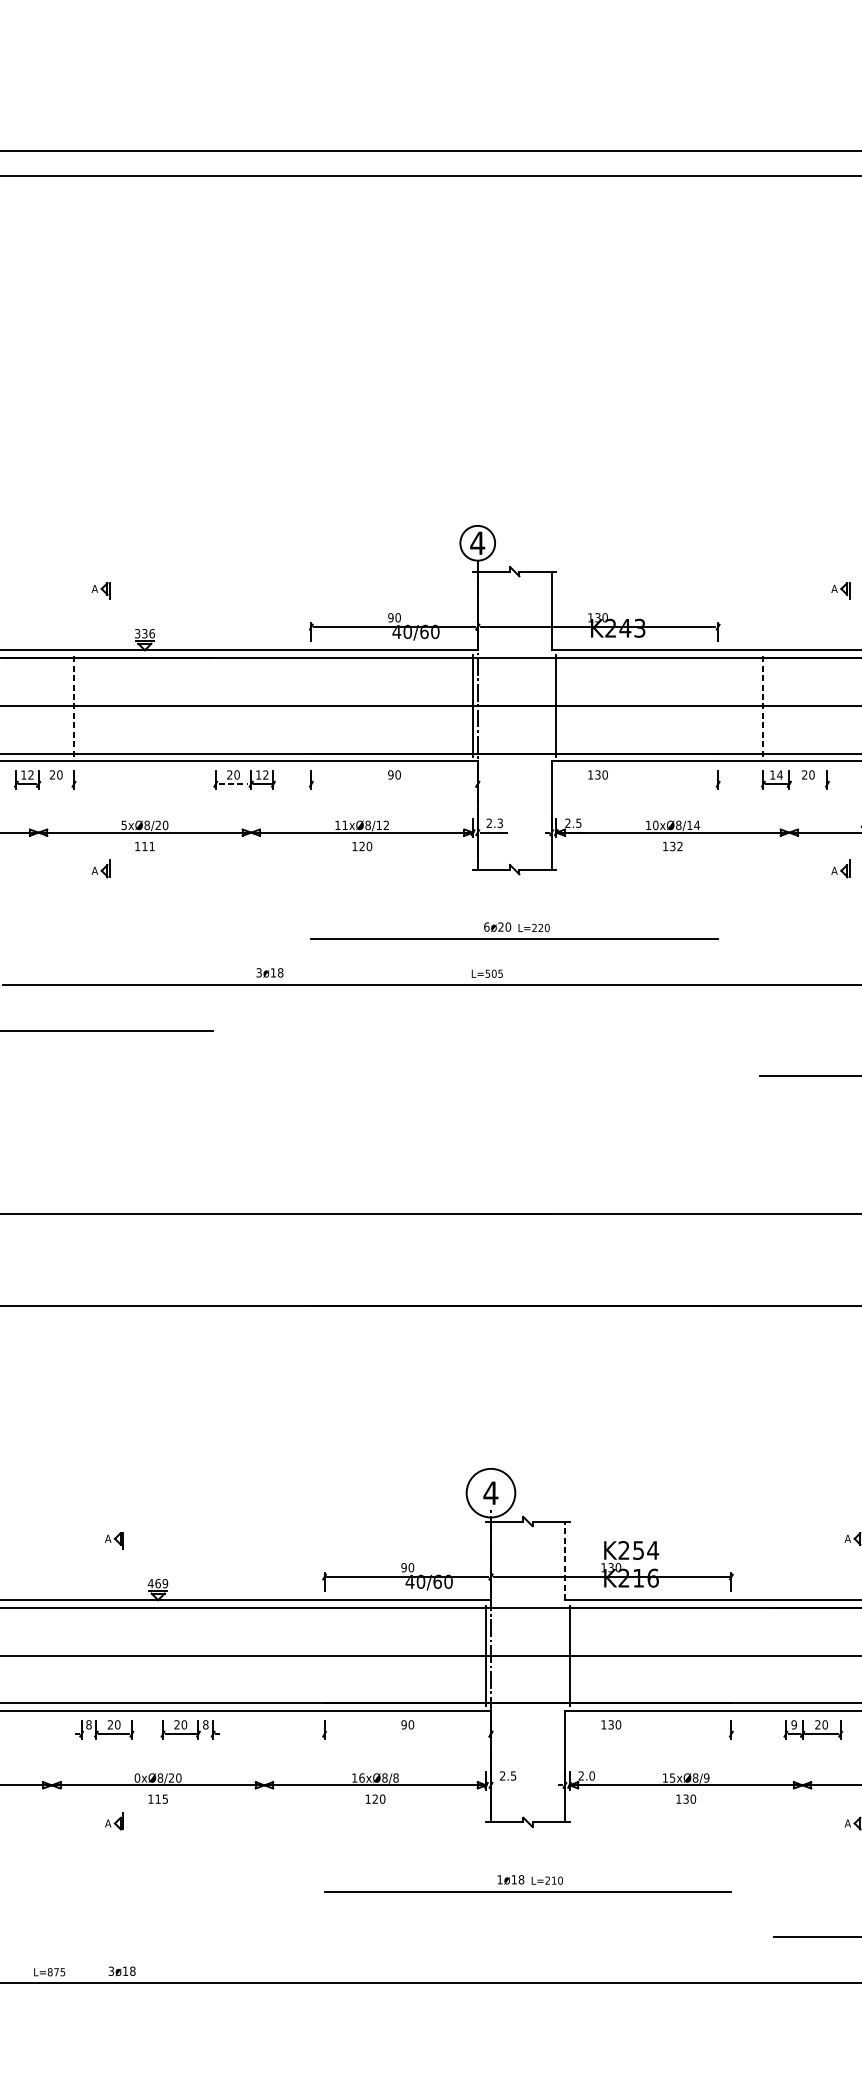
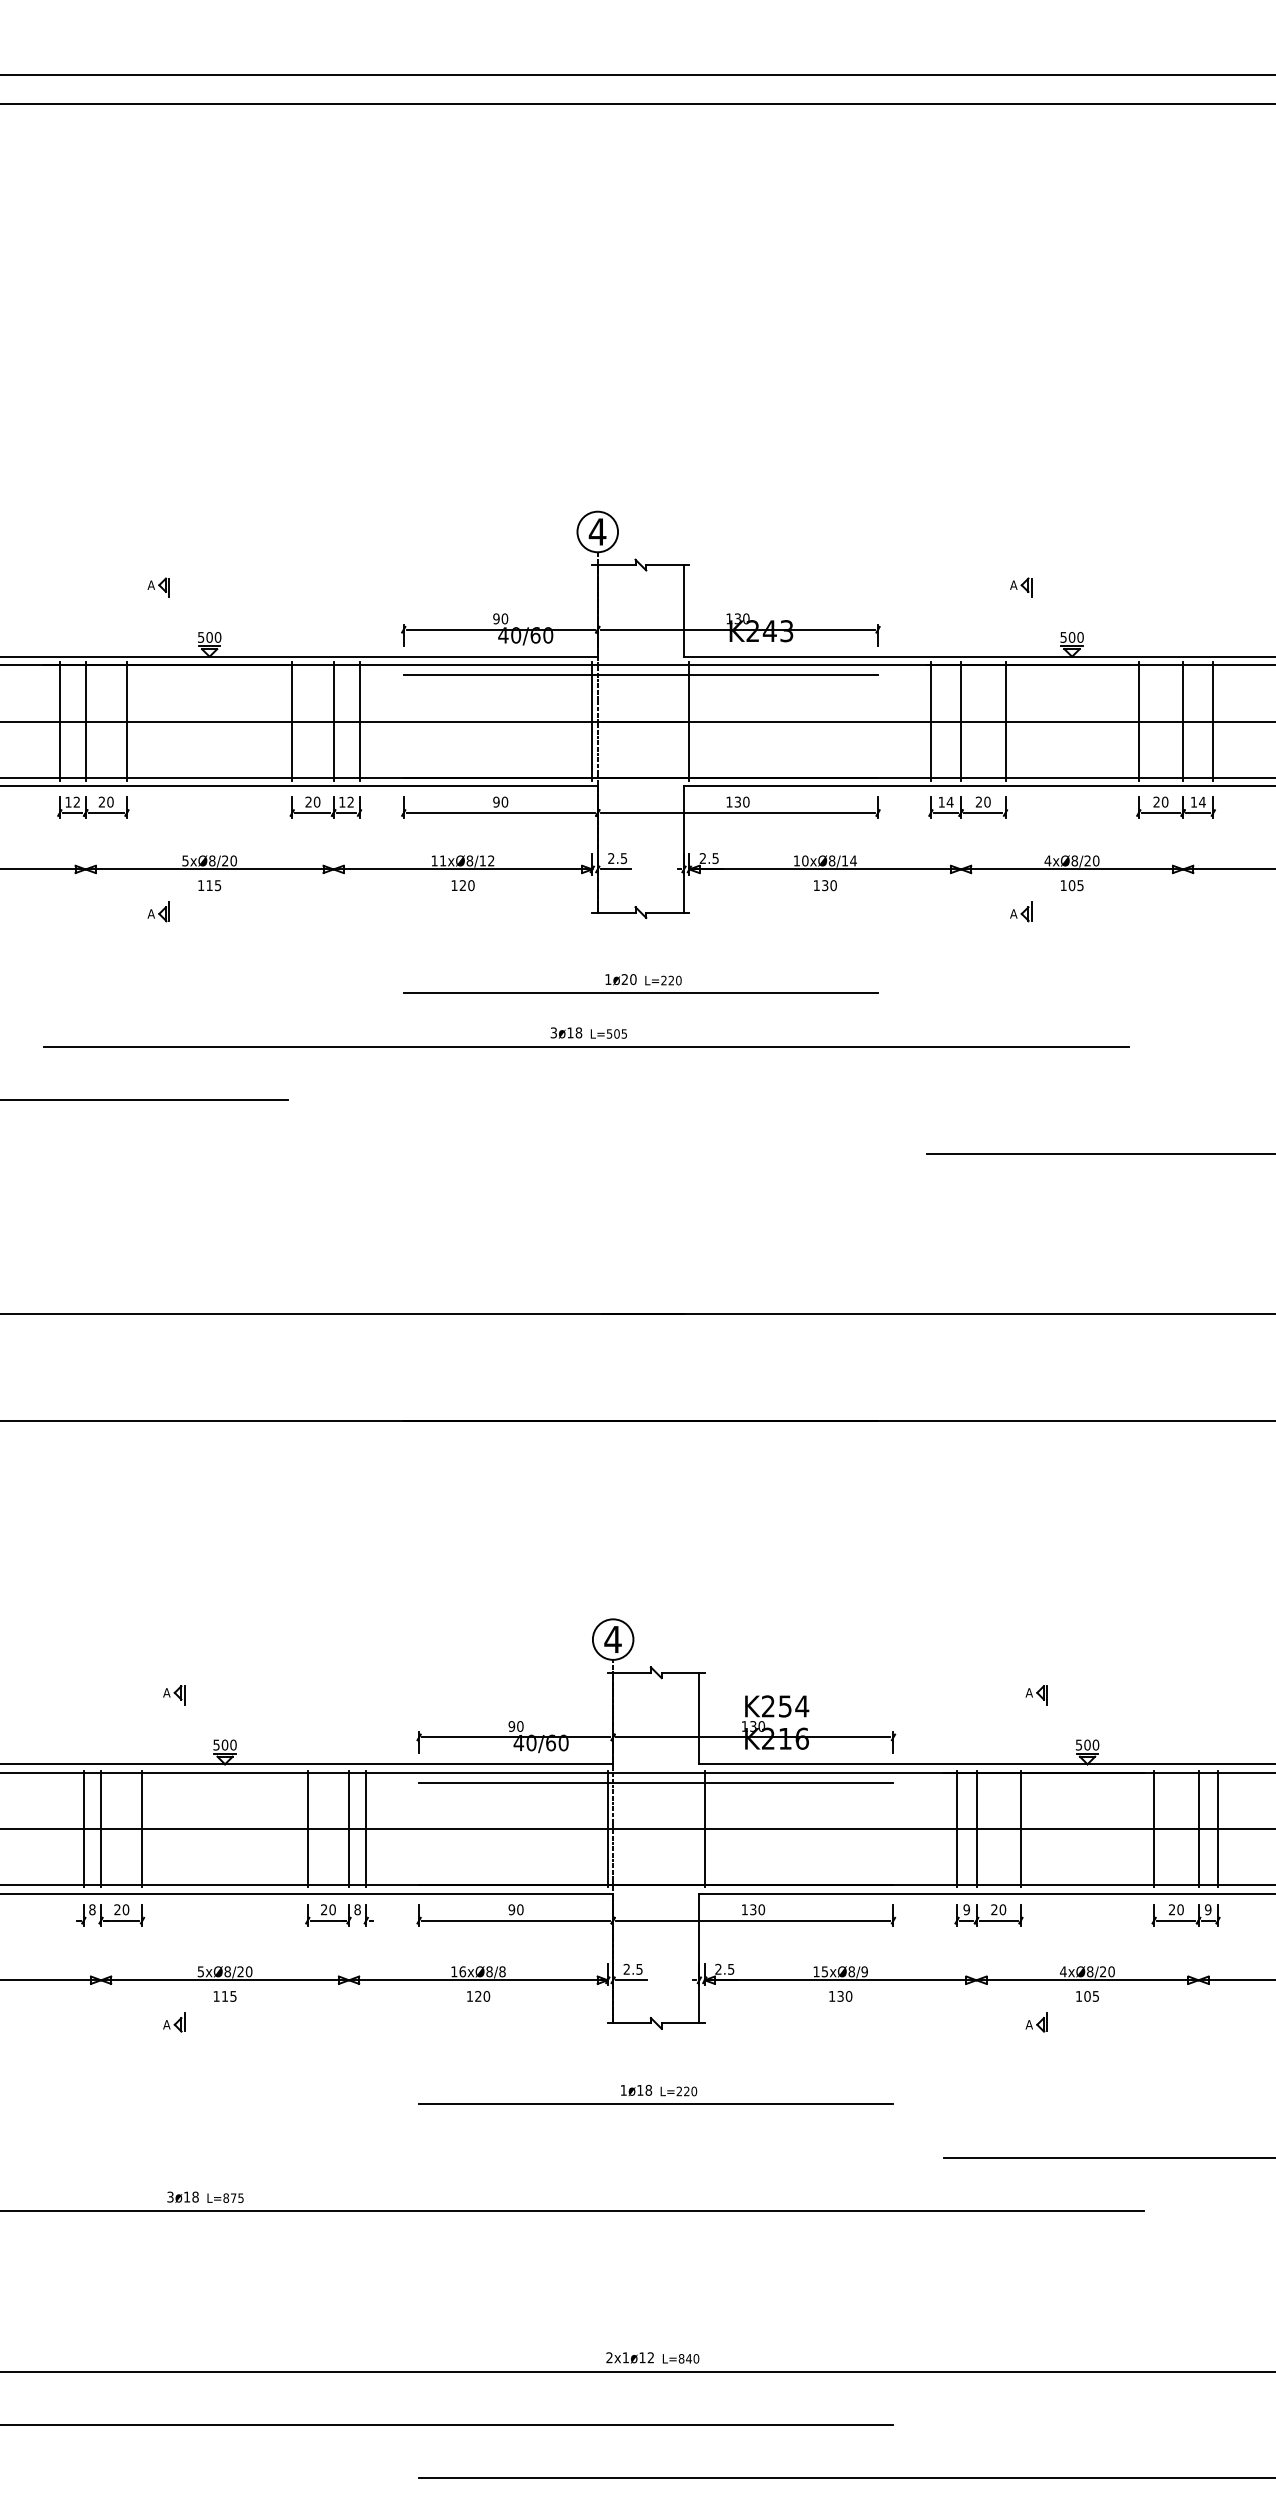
text: (144, 633) -> (209, 637), 336 -> 500
line: (514, 666) -> (640, 675), added
line: (16, 705) -> (59, 721), added
line: (38, 705) -> (85, 721), added
line: (73, 705) -> (126, 721), dashed -> solid
line: (215, 705) -> (292, 721), added
line: (251, 705) -> (333, 721), added
line: (273, 705) -> (359, 721), added
line: (763, 705) -> (930, 721), dashed -> solid
line: (789, 705) -> (961, 721), added
line: (827, 705) -> (1005, 721), added
line: (55, 784) -> (105, 813), added
line: (233, 784) -> (313, 813), dashed -> solid
line: (394, 784) -> (500, 813), added
line: (597, 784) -> (737, 813), added
line: (808, 784) -> (983, 813), added
text: (500, 822) -> (624, 857), 2.3 -> 2.5
text: (152, 846) -> (218, 885), 111 -> 115
text: (679, 846) -> (833, 885), 132 -> 130
text: (486, 927) -> (608, 979), 6ø20 -> 1ø20
text: (270, 972) -> (566, 1032), moved
circle: (490, 1493) -> (612, 1639), size x0.71
line: (565, 1560) -> (699, 1718), dashed -> solid
text: (157, 1583) -> (224, 1744), 469 -> 500
line: (528, 1616) -> (656, 1783), added
line: (36, 1655) -> (83, 1828), added
line: (52, 1655) -> (101, 1828), added
line: (87, 1655) -> (142, 1828), added
line: (228, 1655) -> (307, 1828), added
line: (264, 1655) -> (349, 1828), added
line: (279, 1655) -> (366, 1828), added
line: (786, 1655) -> (957, 1828), added
line: (802, 1655) -> (976, 1828), added
line: (840, 1655) -> (1020, 1828), added
part: (104, 1729) -> (110, 1915), moved
part: (190, 1729) -> (339, 1915), moved
line: (407, 1734) -> (515, 1920), added
line: (611, 1734) -> (753, 1920), added
text: (591, 1775) -> (730, 1968), 2.0 -> 2.5
text: (137, 1777) -> (200, 1971), 0x -> 5x
line: (506, 1785) -> (631, 1980), added
text: (553, 1880) -> (686, 2091), L=210 -> L=220
text: (49, 1971) -> (225, 2197), moved

